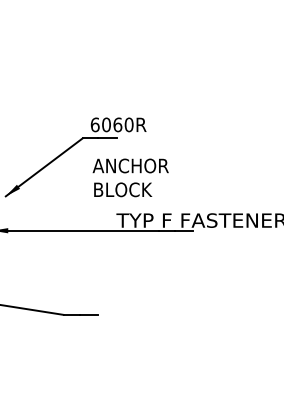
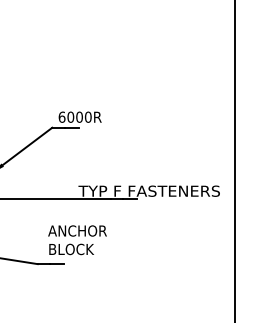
text: (117, 123) -> (79, 116), 6060R -> 6000R
text: (130, 178) -> (77, 240), moved

